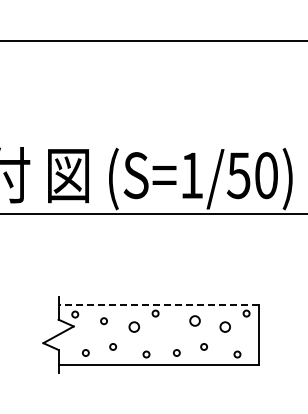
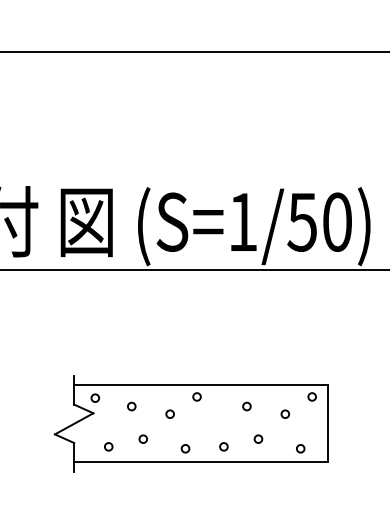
line: (158, 304) -> (200, 385), dashed -> solid
circle: (194, 321) -> (246, 406), size x0.62
circle: (134, 327) -> (170, 414), size x0.62
circle: (225, 327) -> (285, 414), size x0.62

